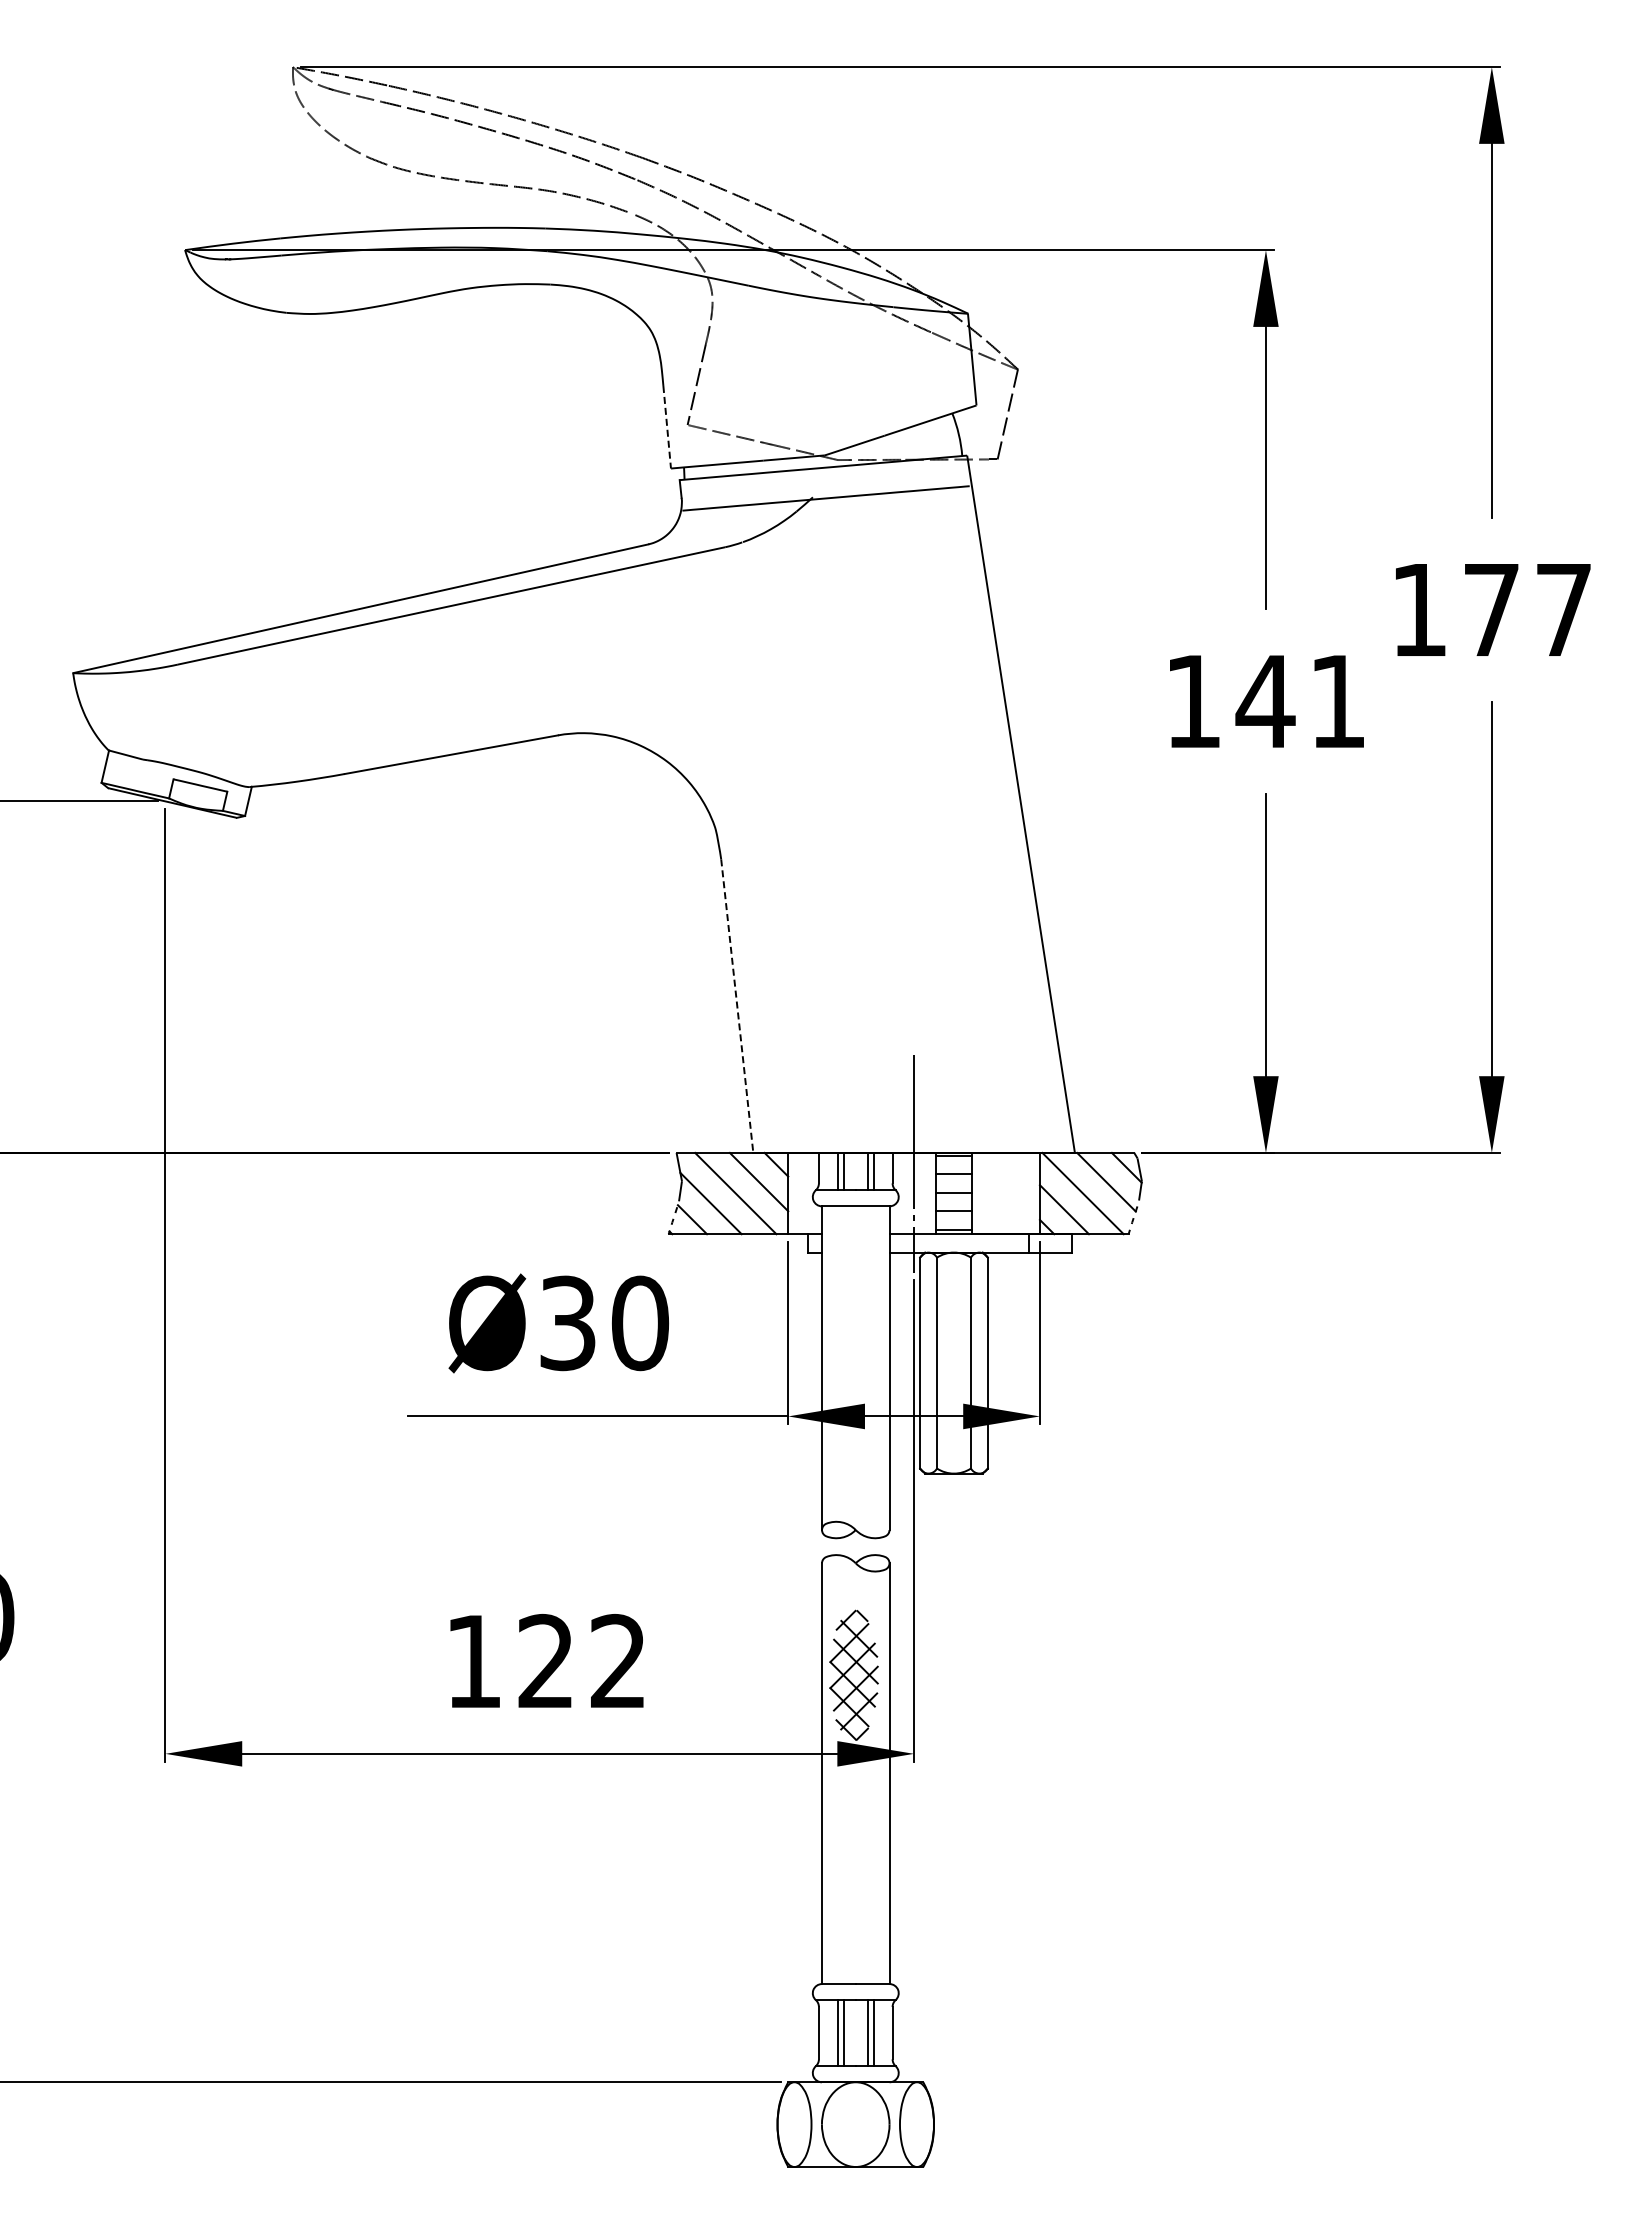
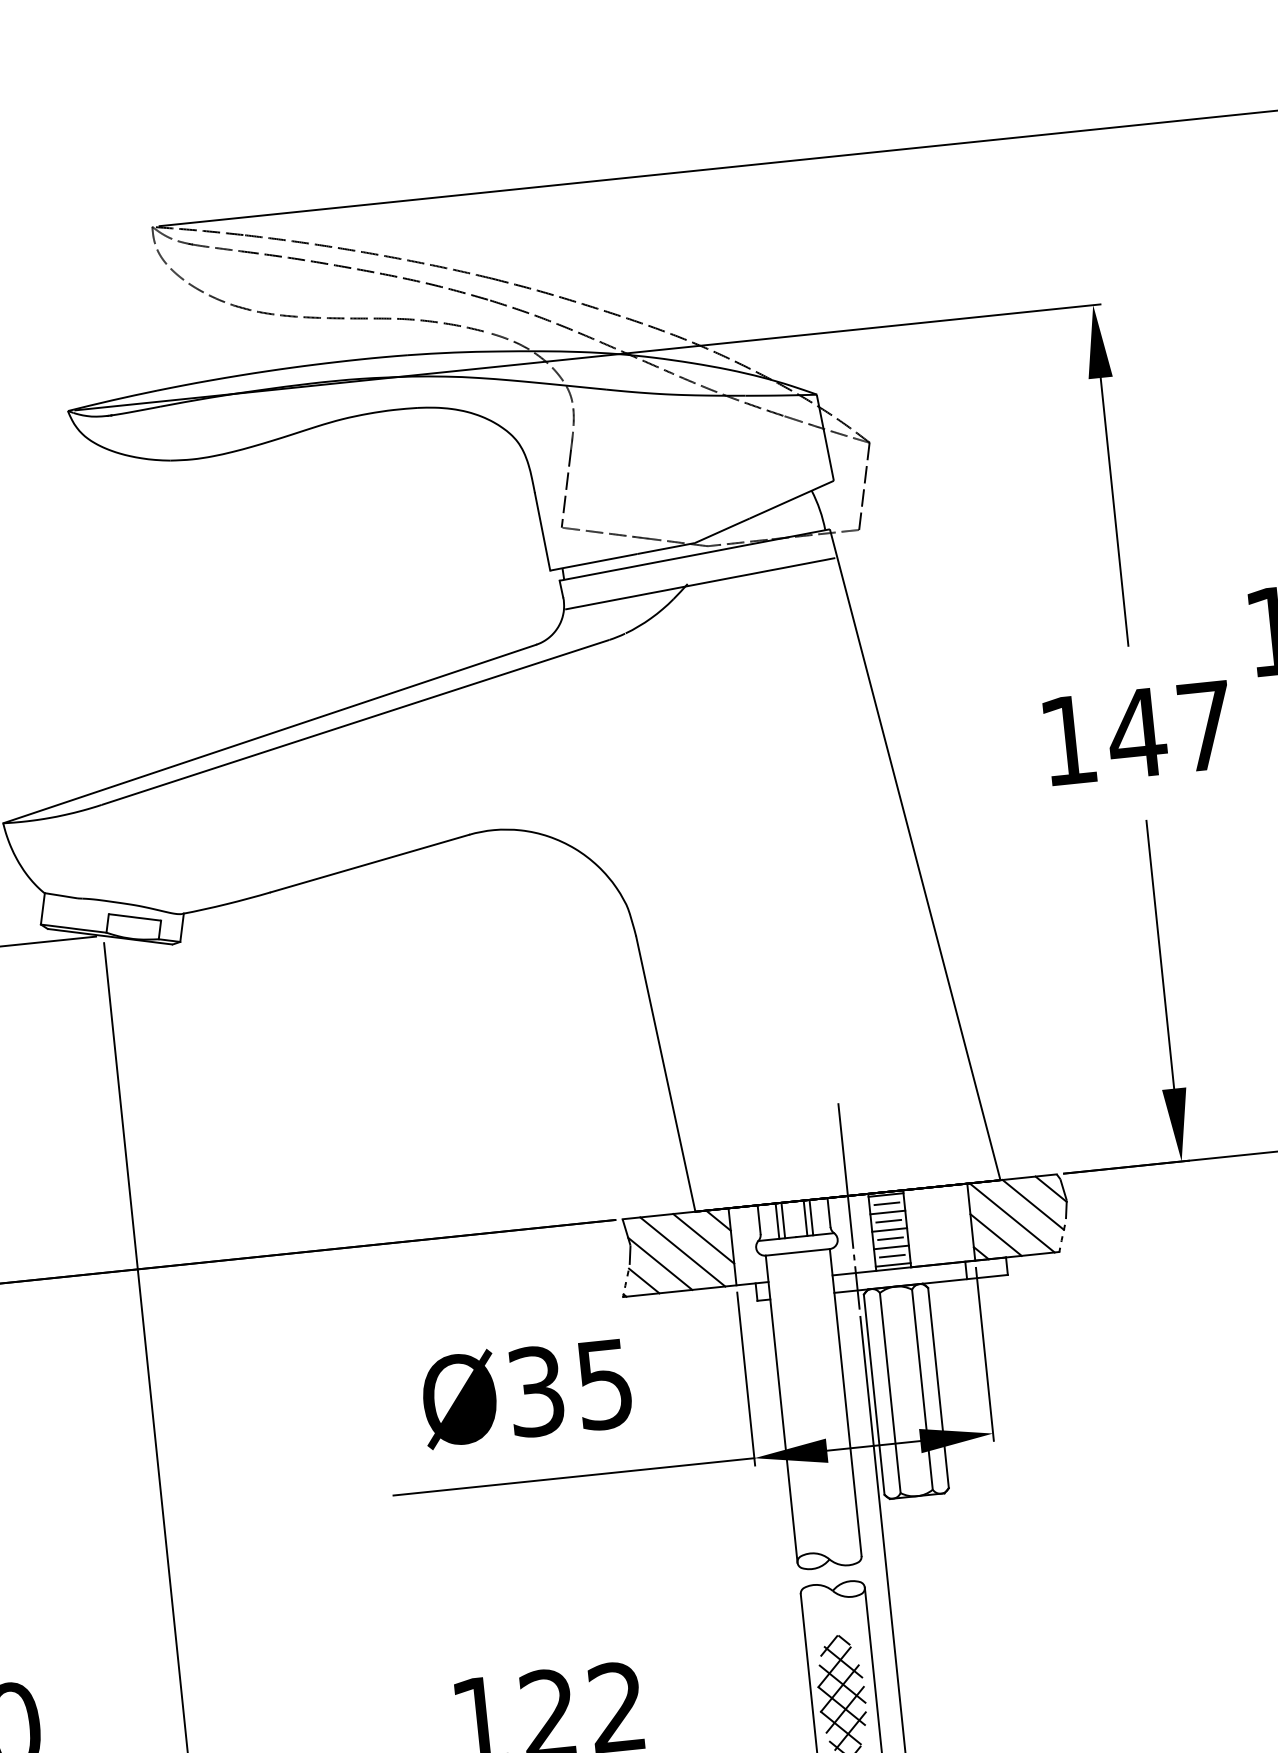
line: (667, 427) -> (542, 532), dashed -> solid
text: (1337, 701) -> (1205, 726), 141 -> 147
line: (737, 1006) -> (666, 1074), dashed -> solid
line: (953, 1165) -> (886, 1204), added
line: (953, 1183) -> (888, 1221), added
line: (953, 1202) -> (890, 1239), added
line: (953, 1220) -> (891, 1256), added
text: (640, 1323) -> (605, 1384), Ø30 -> Ø35

